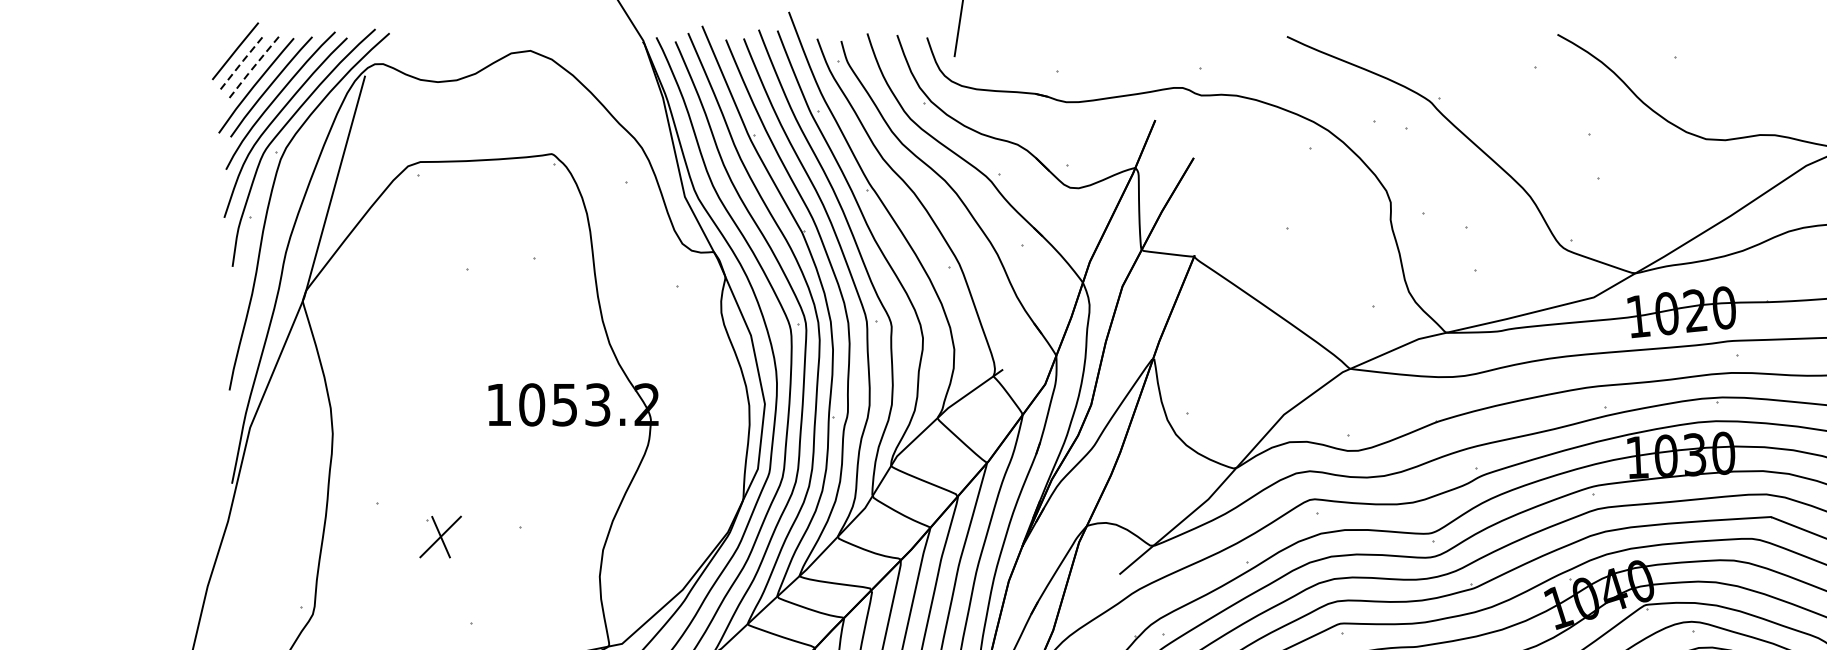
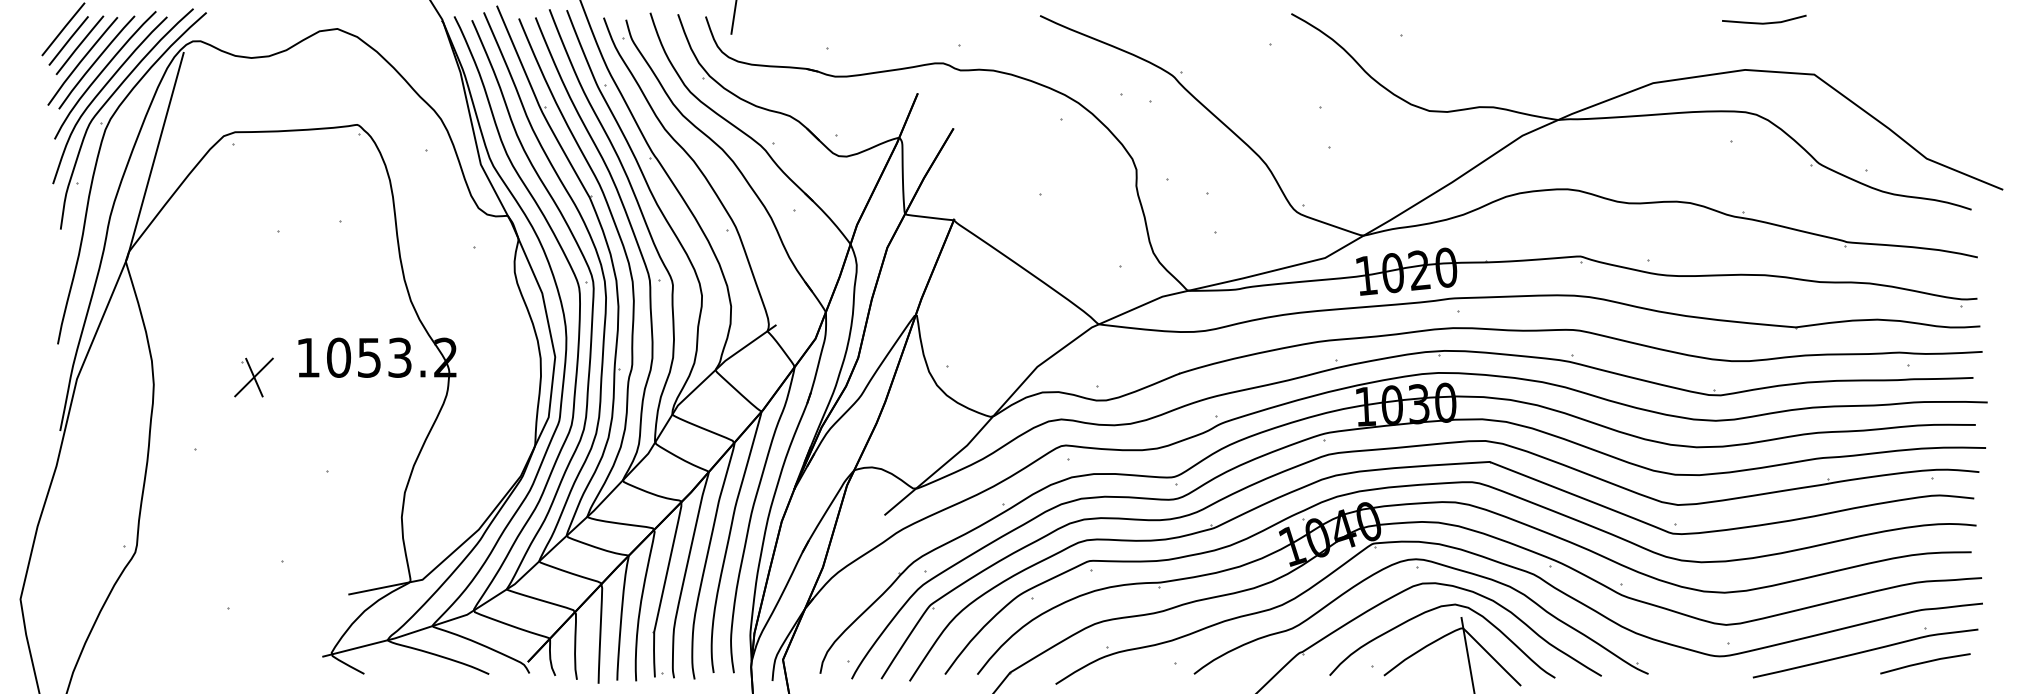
line: (240, 63) -> (68, 40), dashed -> solid
line: (252, 67) -> (79, 44), dashed -> solid
part: (440, 536) -> (253, 377), moved

